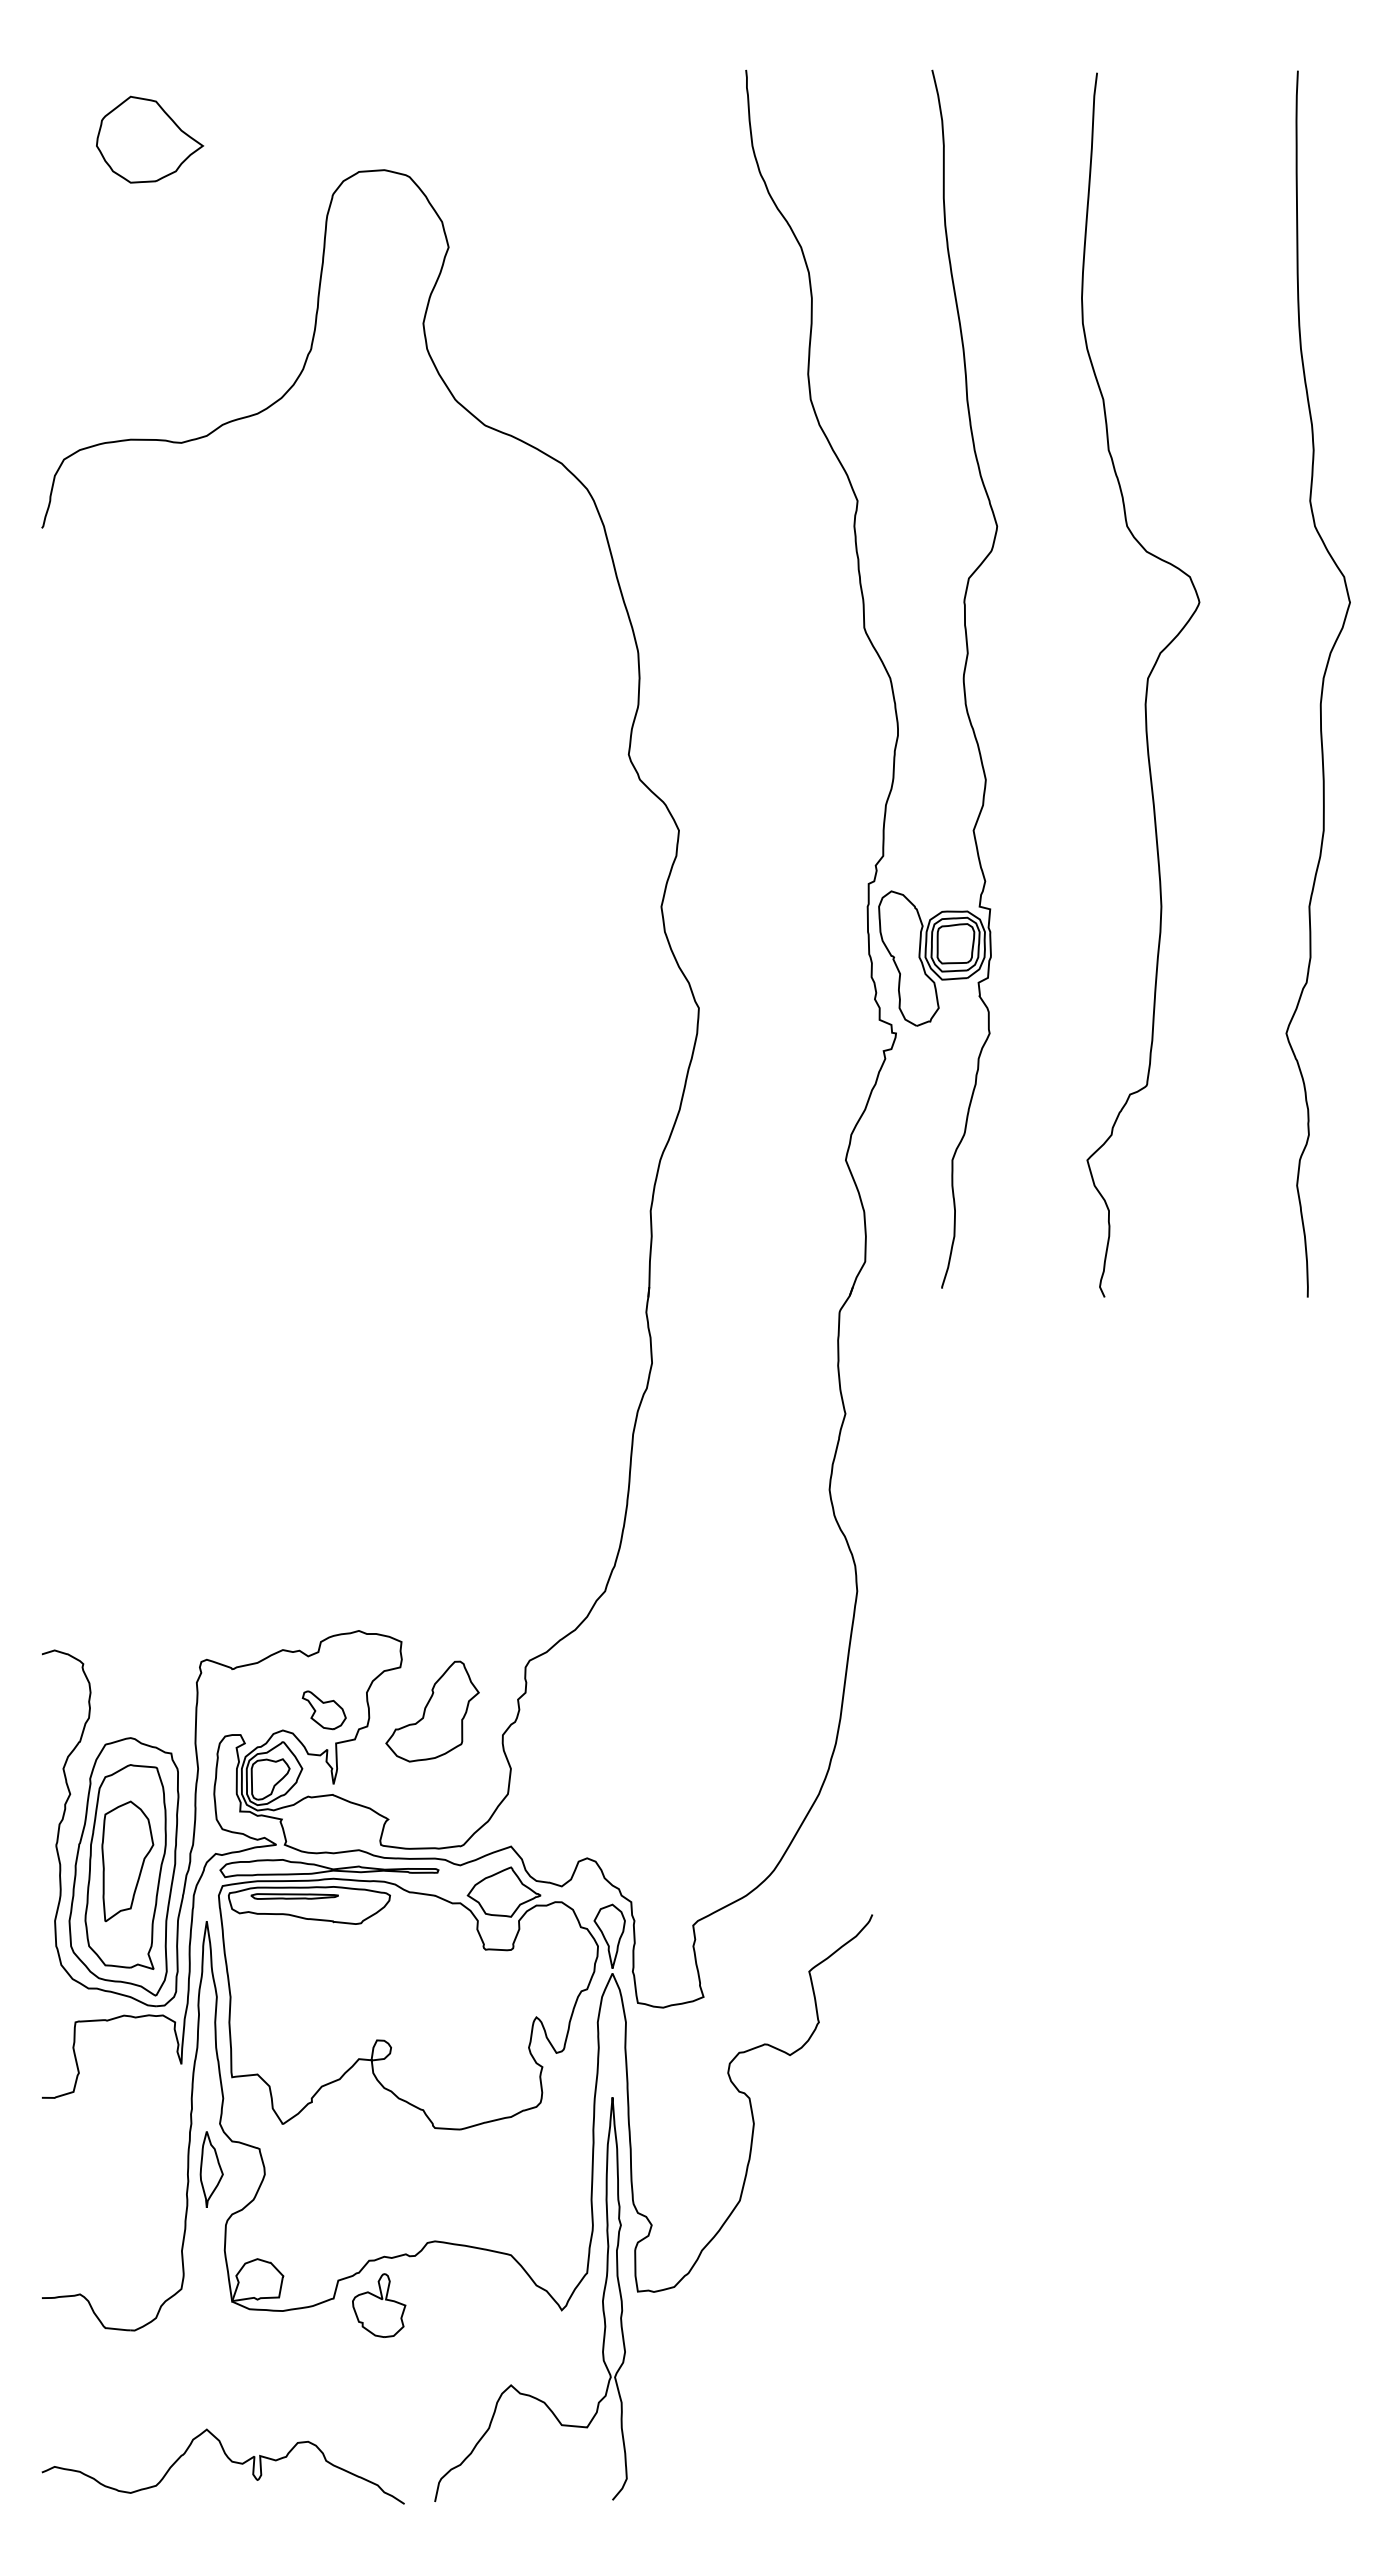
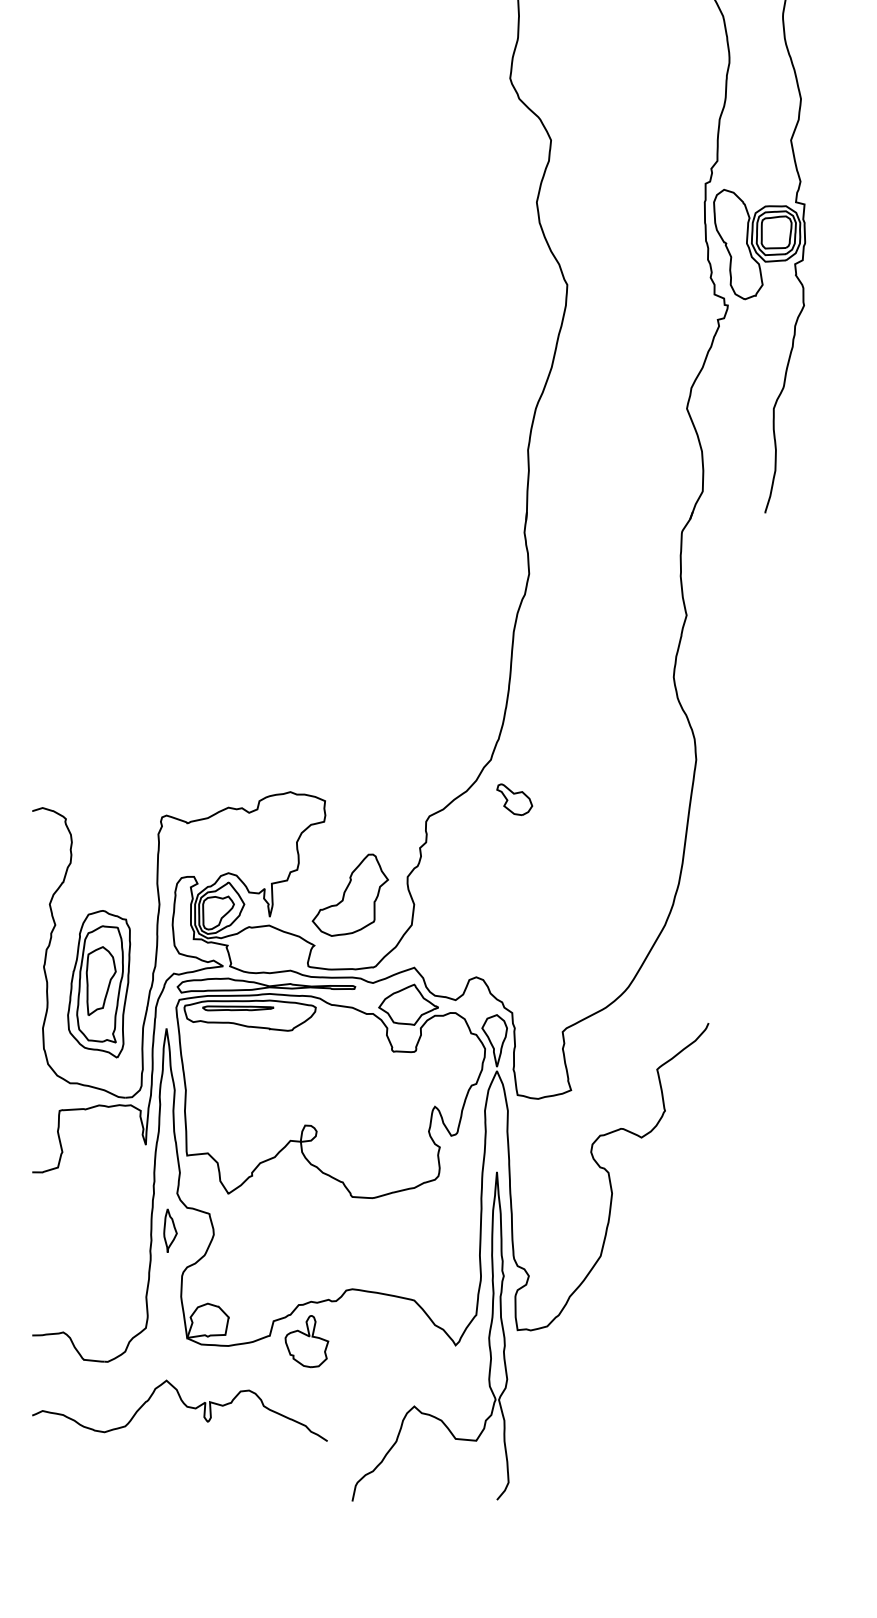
part: (323, 1710) -> (514, 799), moved
part: (432, 1711) -> (350, 895), moved
part: (123, 1866) -> (98, 983), size x0.7
part: (211, 2169) -> (170, 1230), size x0.7
curve: (228, 2459) -> (184, 1404), moved

